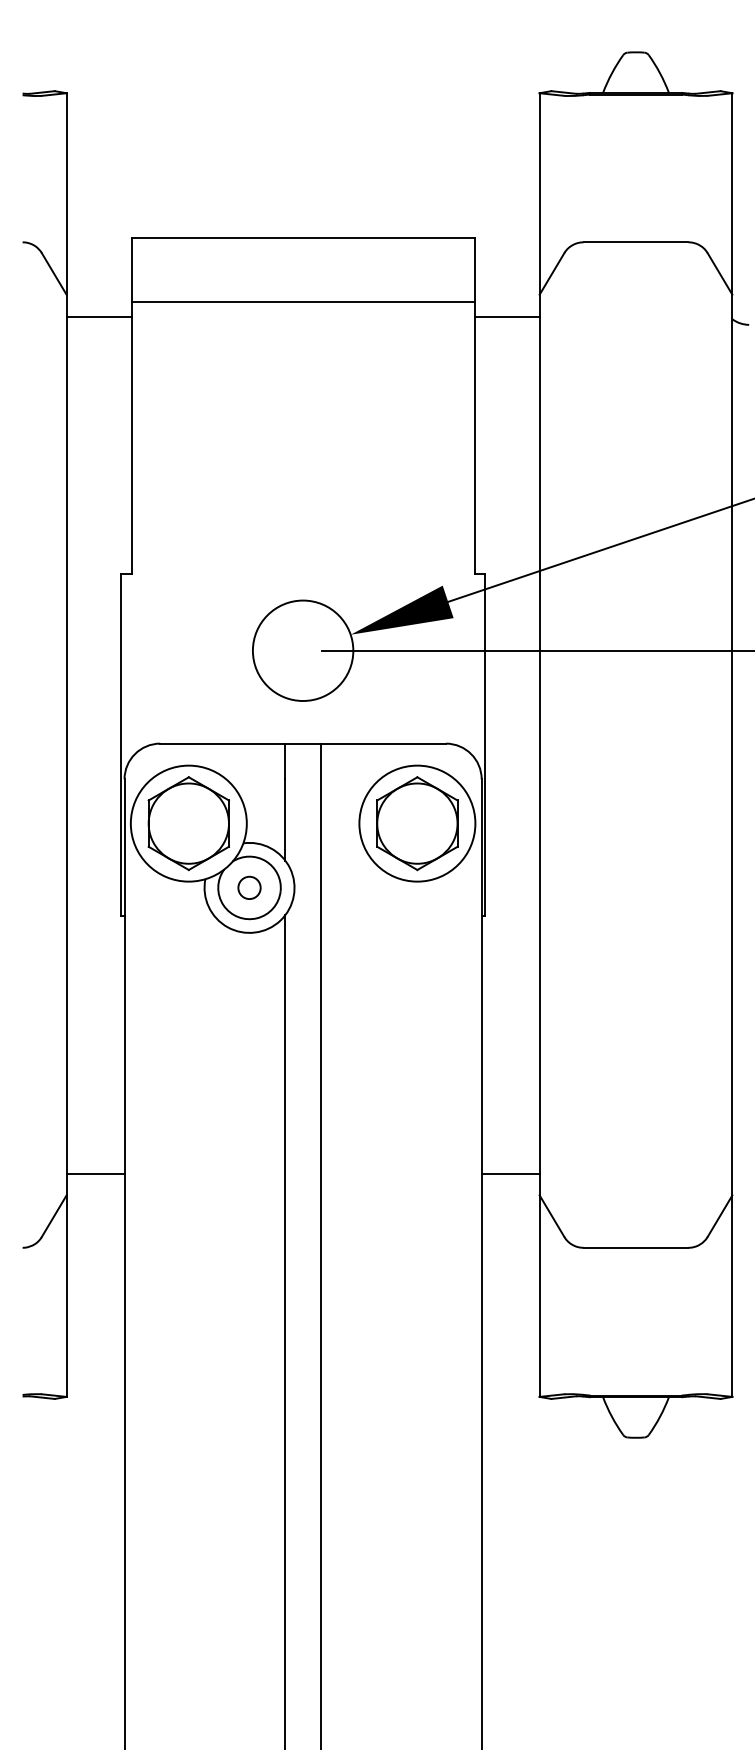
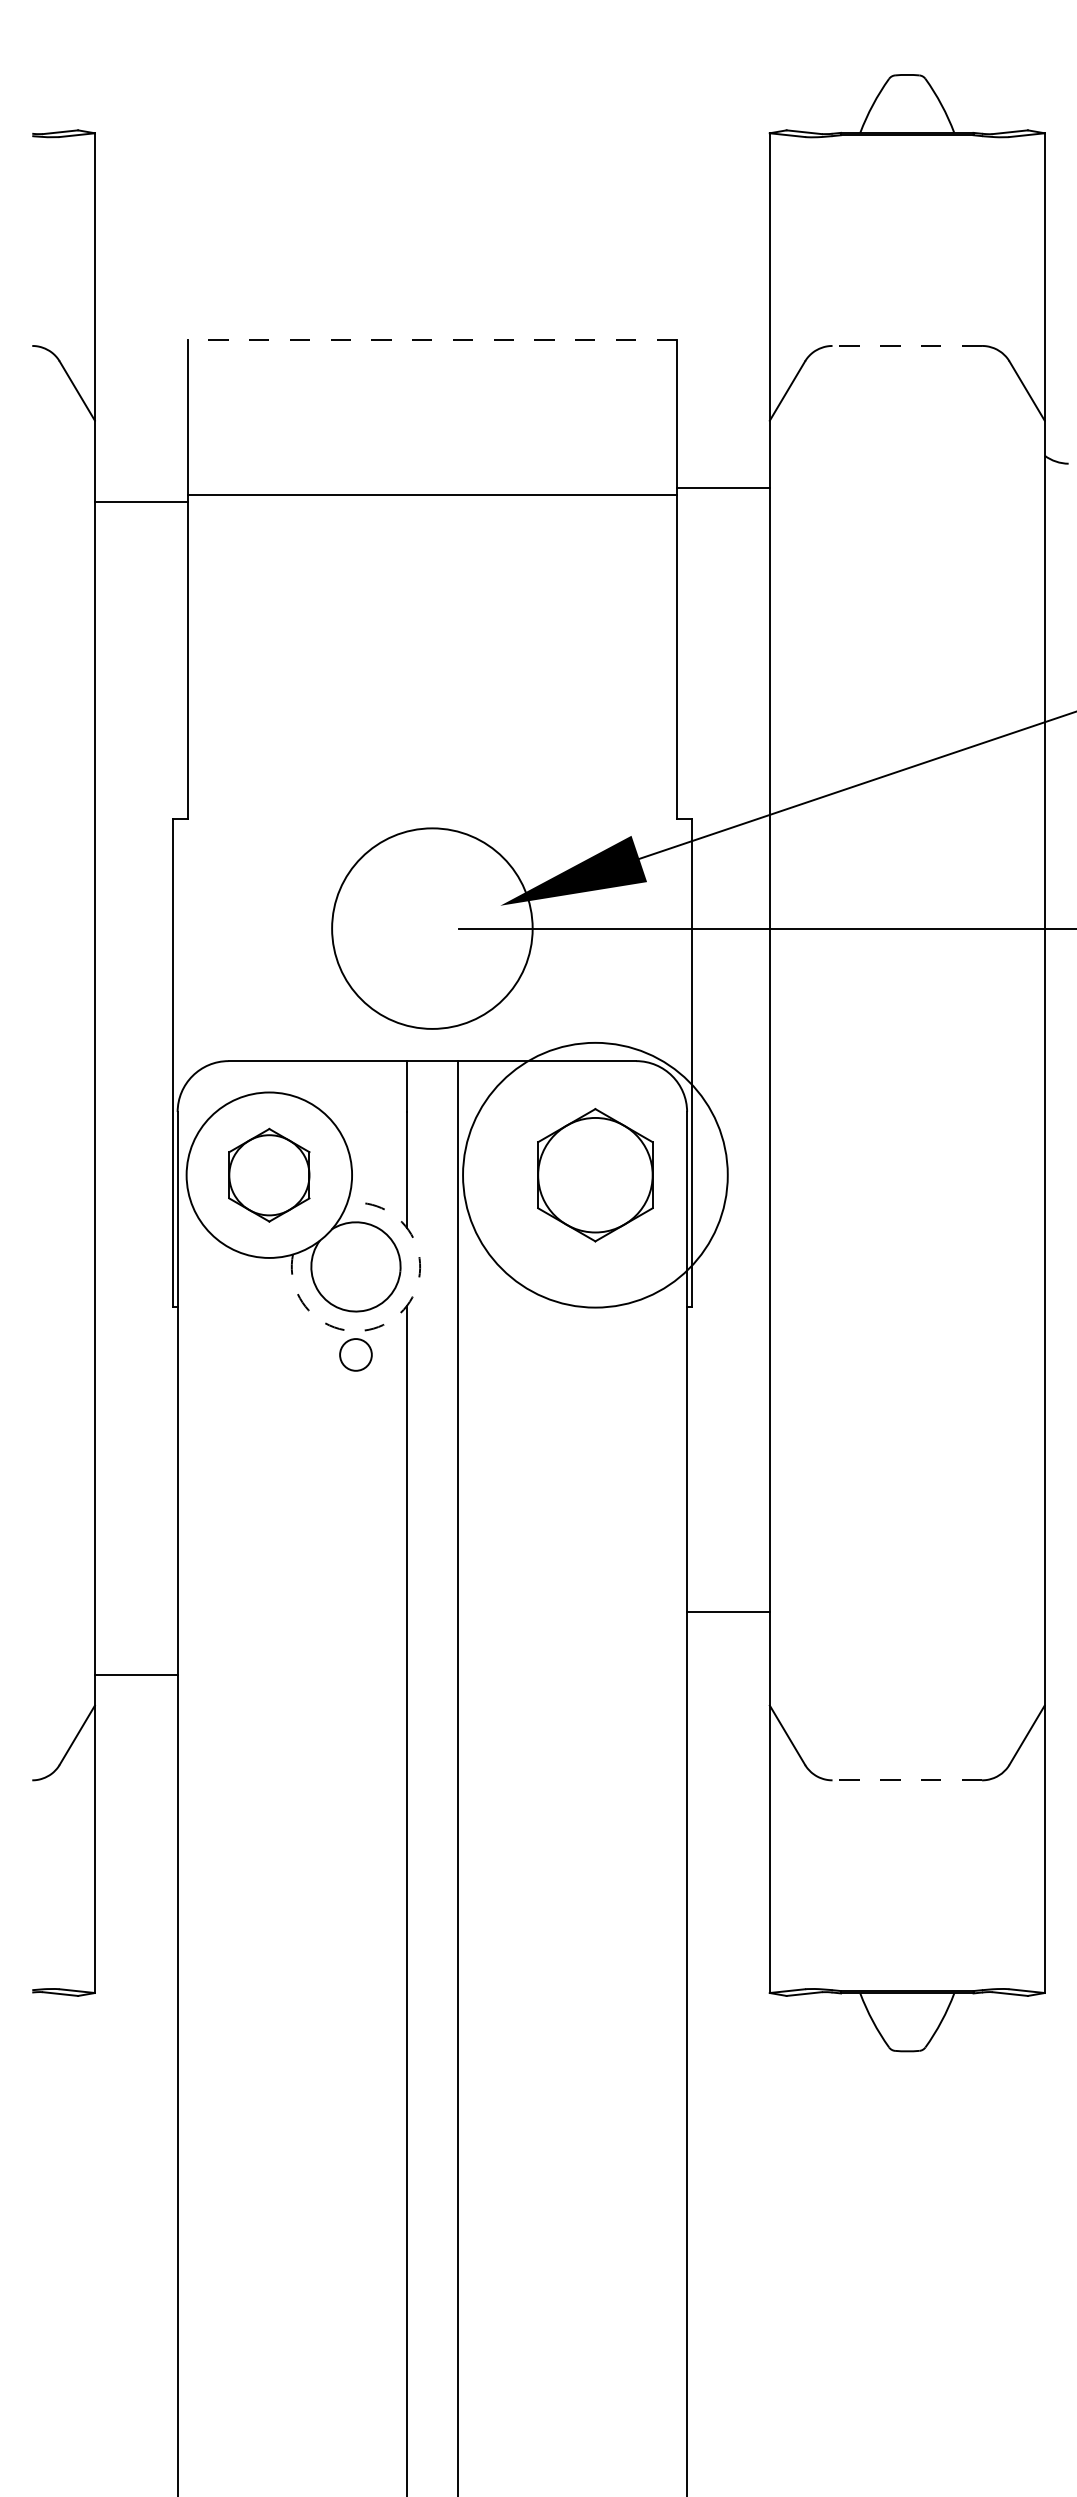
line: (303, 237) -> (432, 339), solid -> dashed
line: (636, 241) -> (907, 345), solid -> dashed
line: (302, 302) -> (431, 495), moved
line: (98, 316) -> (140, 501), moved
line: (506, 316) -> (722, 487), moved
circle: (303, 650) -> (432, 928), size x1.4
part: (188, 823) -> (269, 1175), size x0.7
circle: (417, 823) -> (595, 1174), size x1.6
circle: (249, 887) -> (355, 1354), moved
arc: (280, 920) -> (400, 1313), solid -> dashed
line: (510, 1173) -> (728, 1611), moved
line: (636, 1247) -> (907, 1780), solid -> dashed

